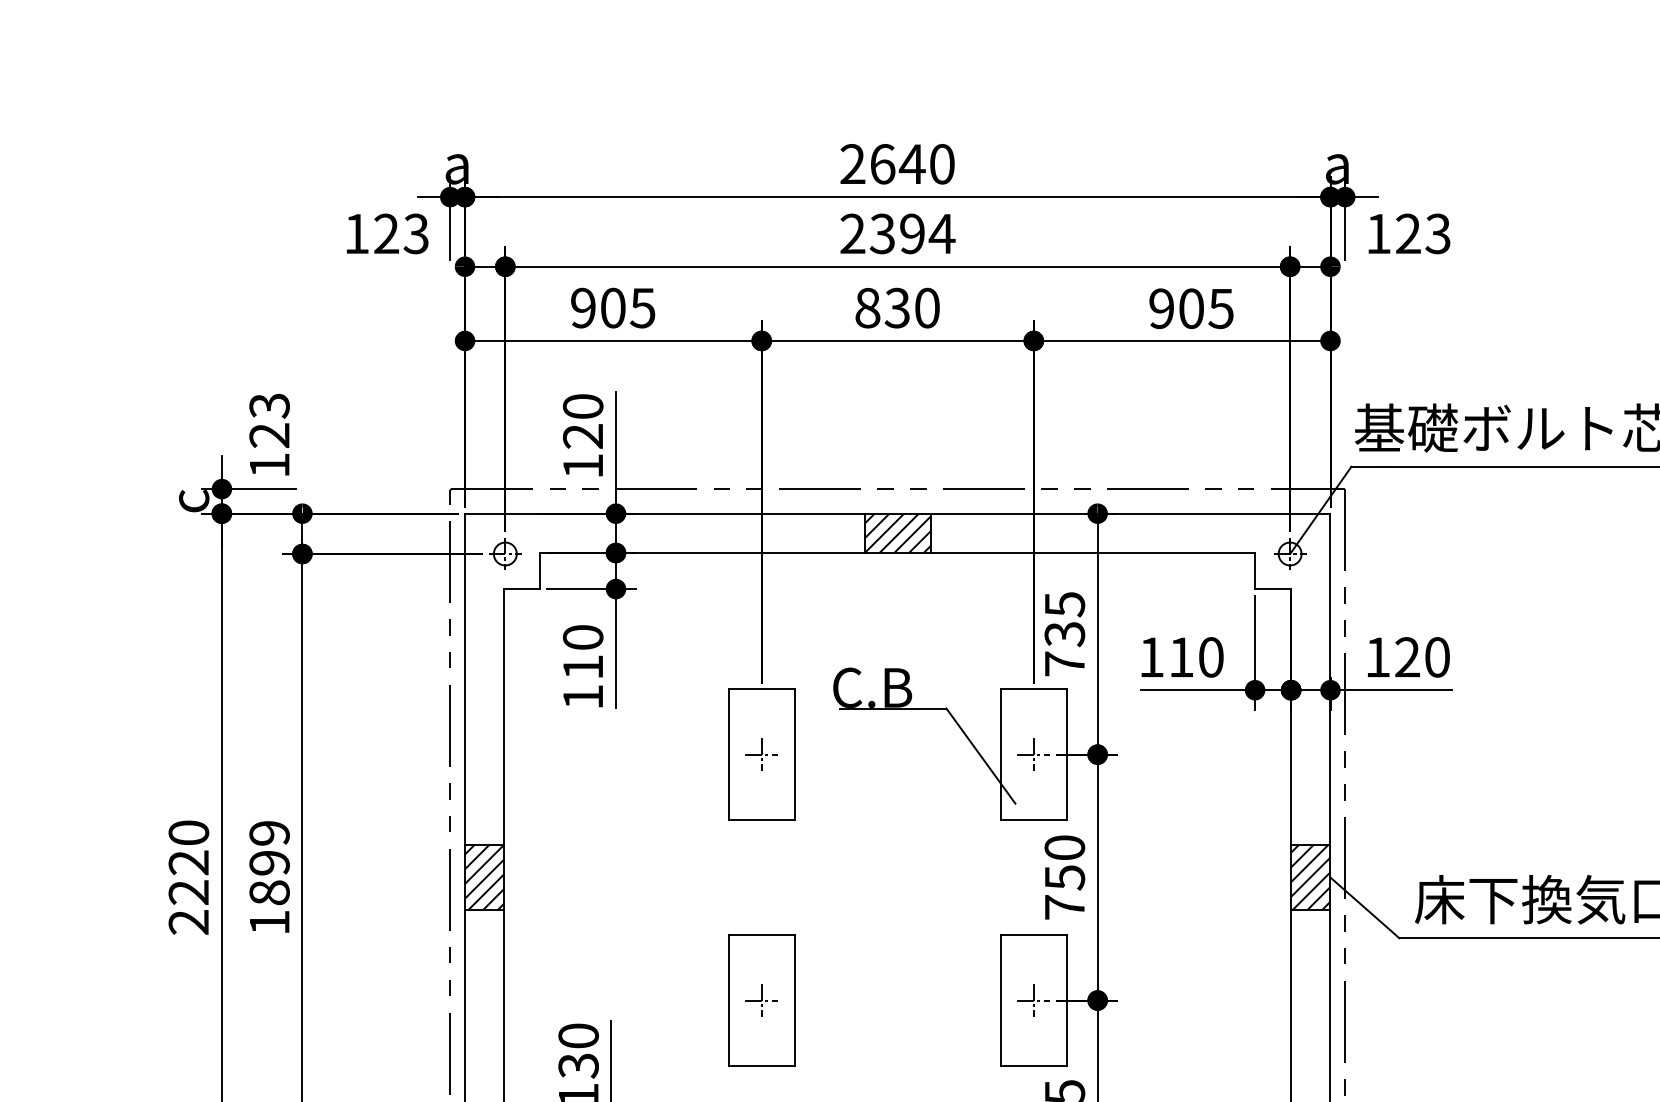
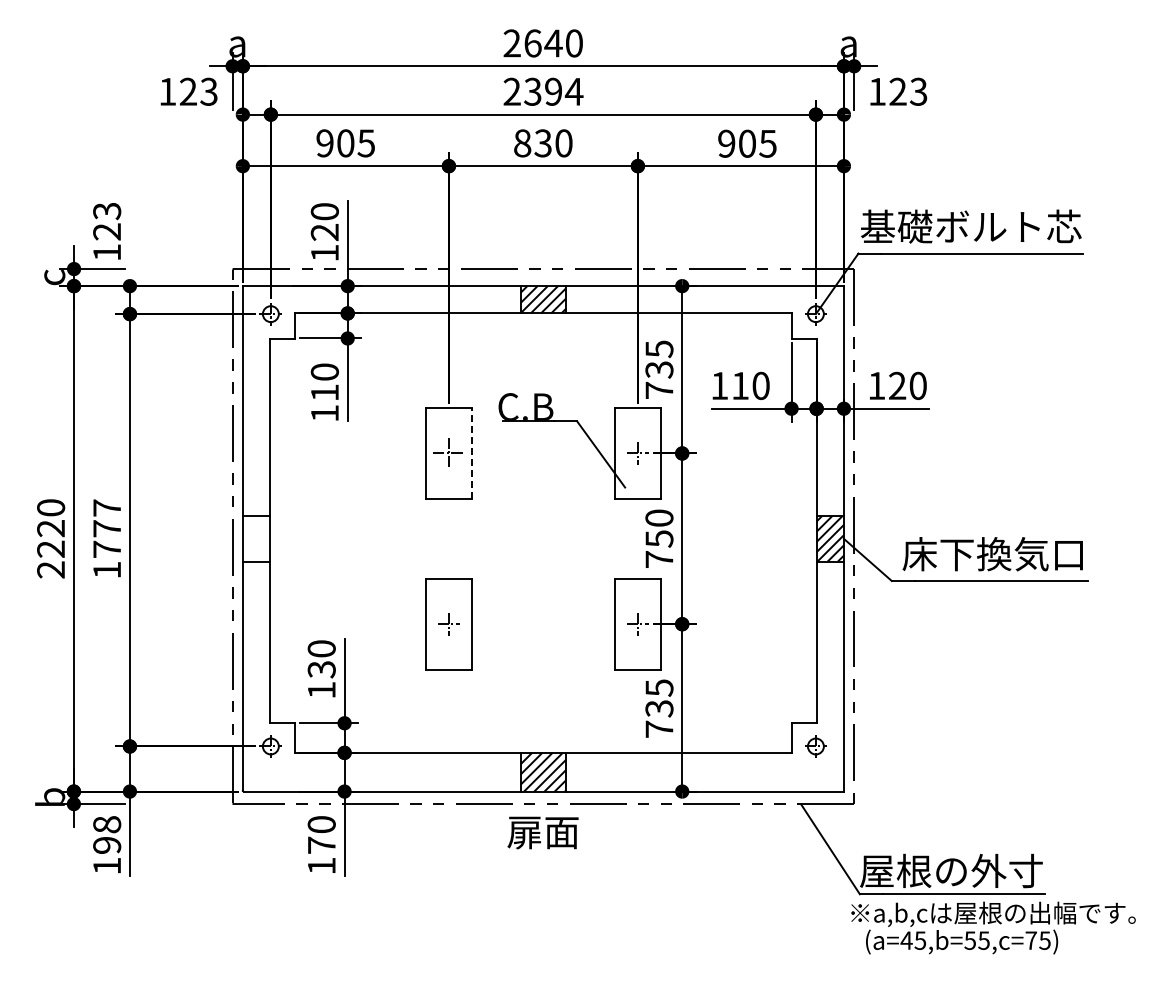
part: (761, 754) -> (448, 453), size x1.4
line: (794, 754) -> (471, 453), solid -> dashed
text: (270, 862) -> (107, 528), 1899 -> 1777
hatch: (484, 877) -> (256, 538), removed

